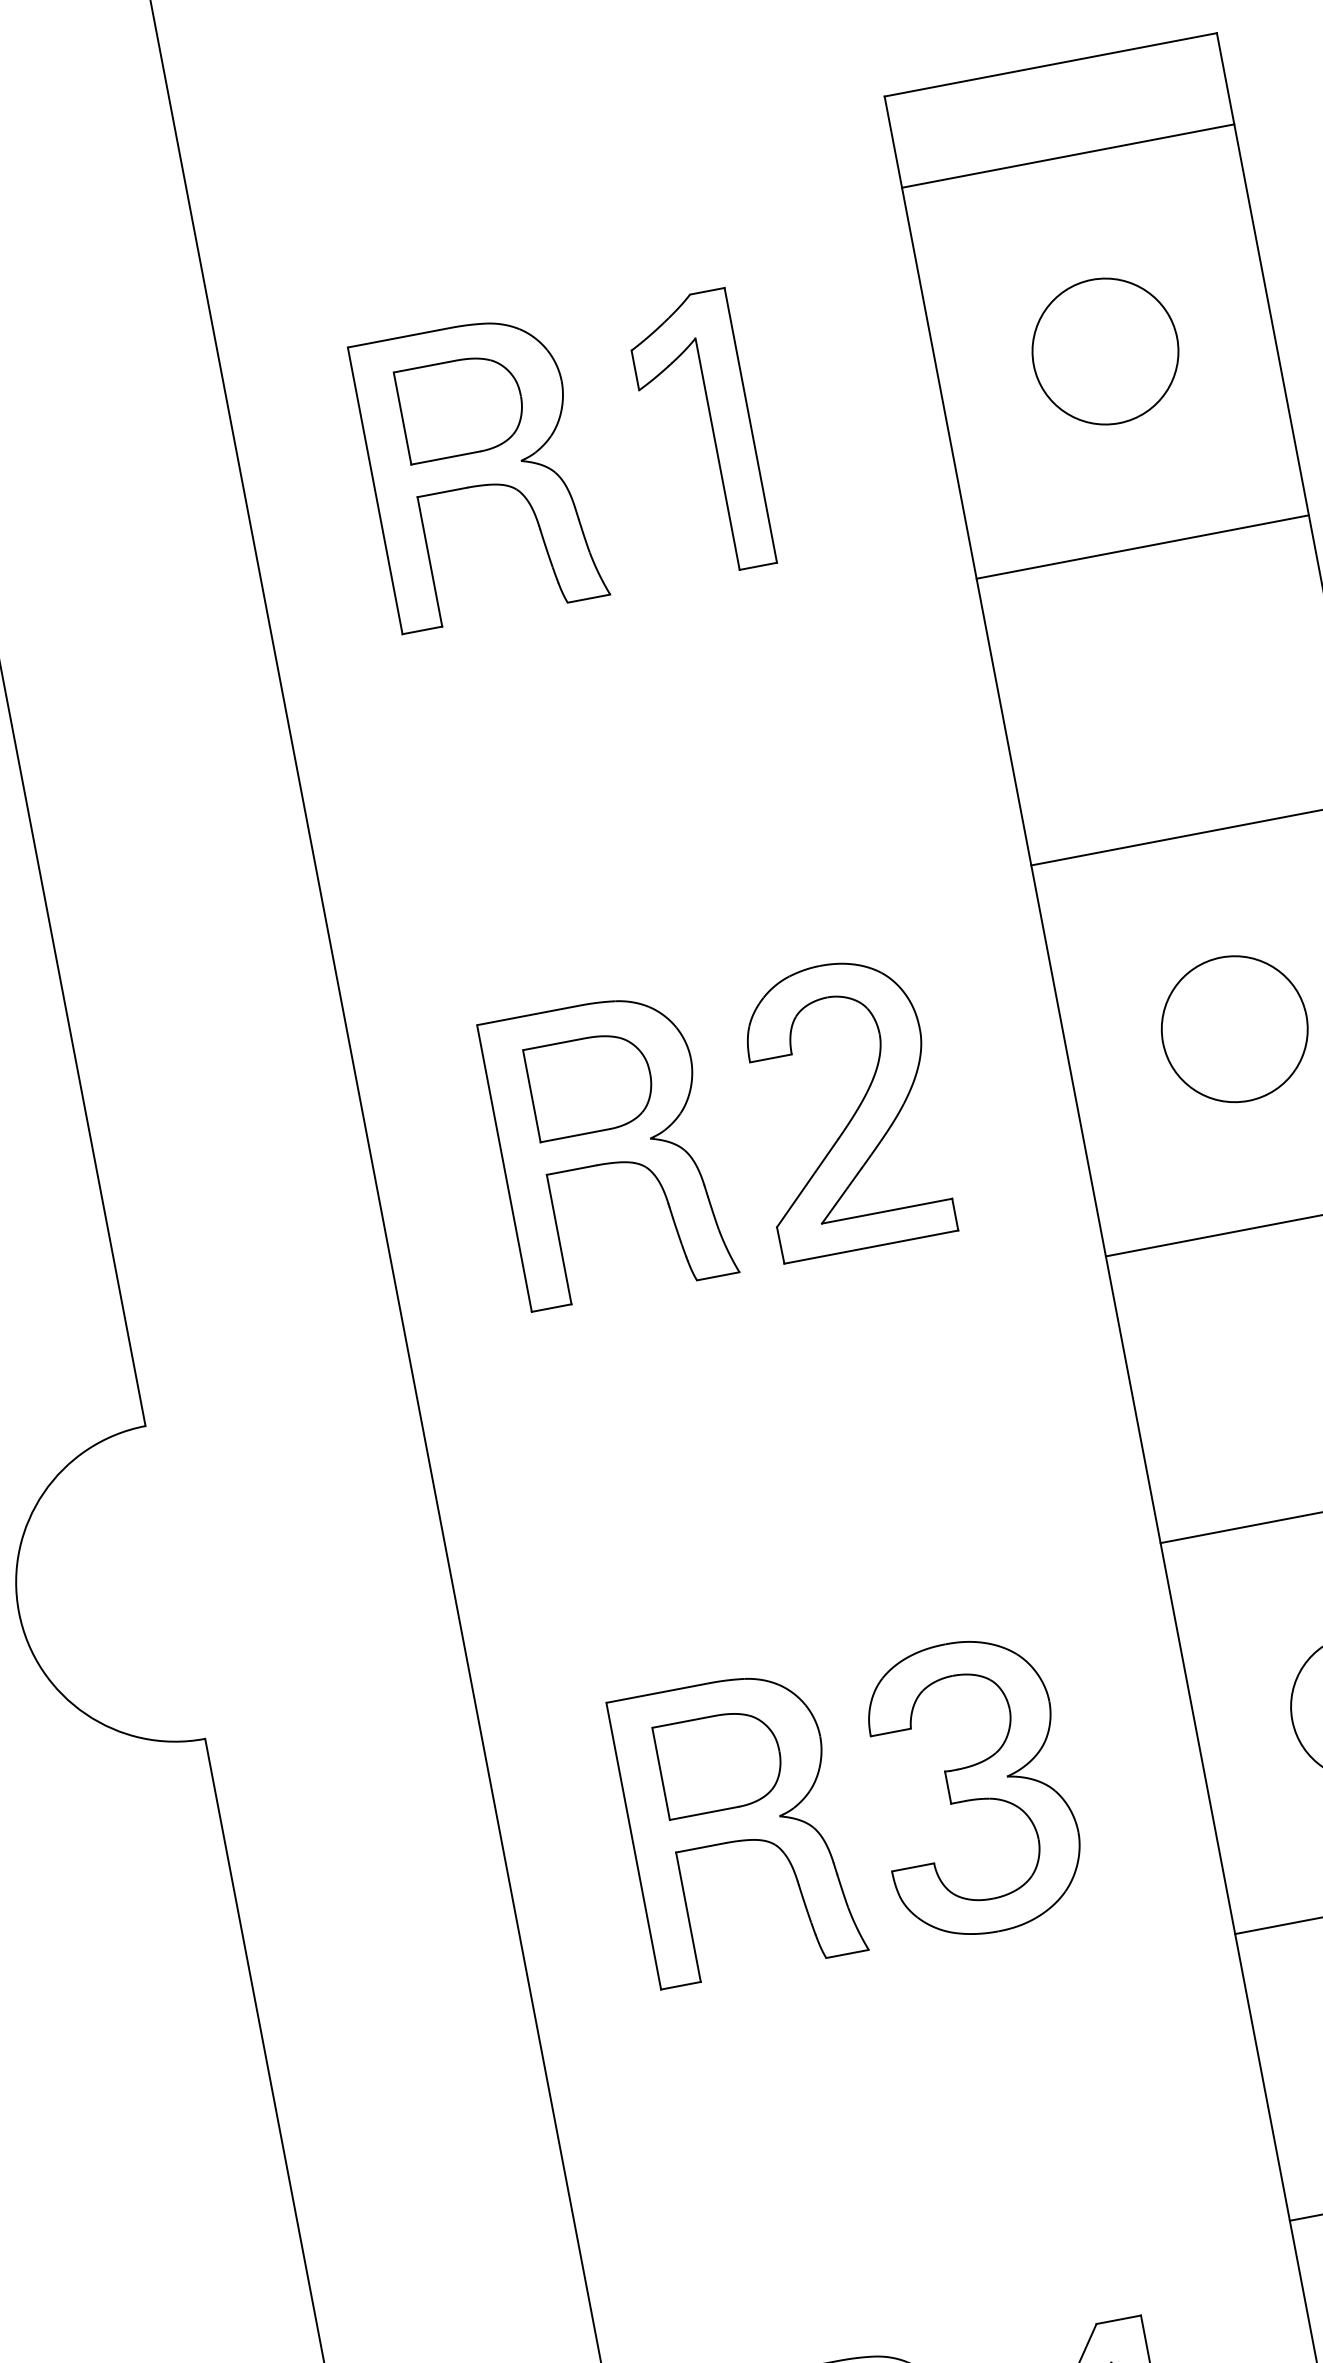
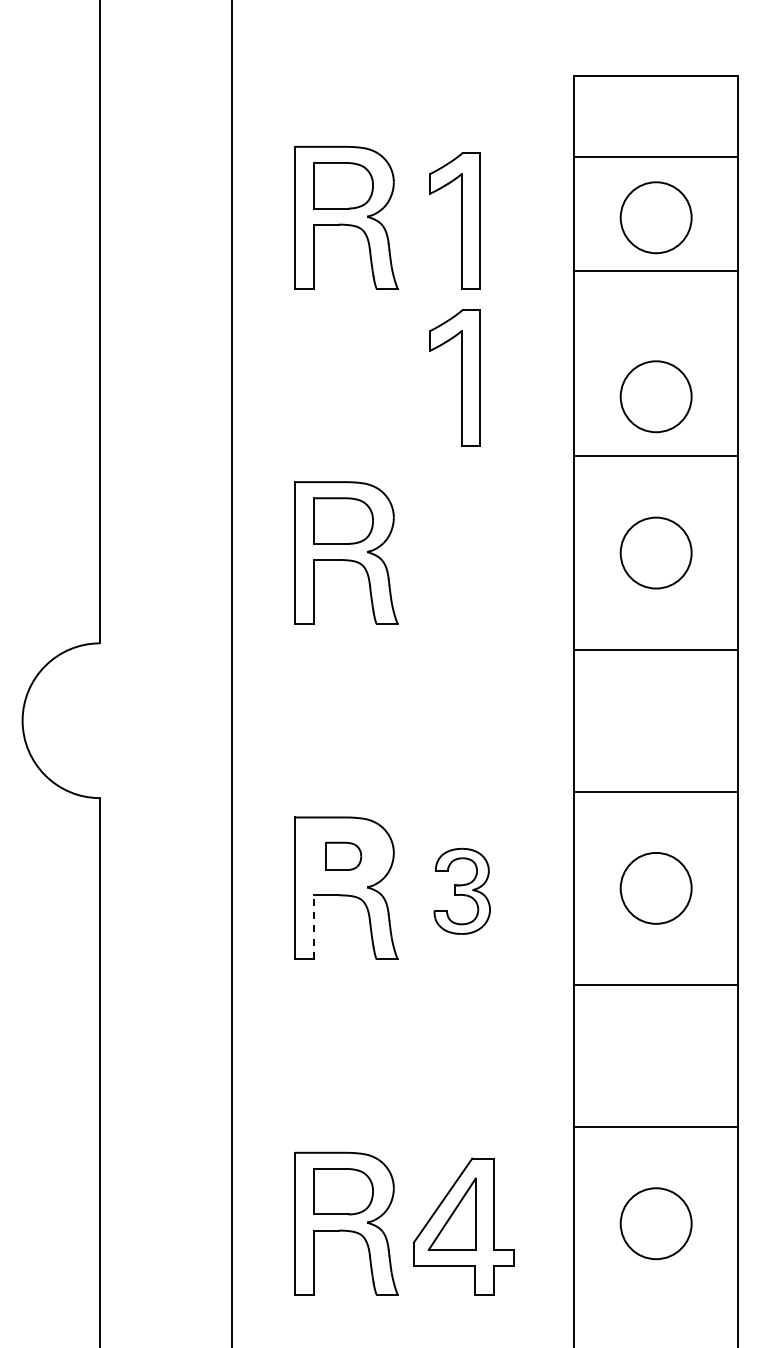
line: (1067, 157) -> (655, 157), moved
line: (1141, 547) -> (655, 271), moved
circle: (1173, 713) -> (655, 396), added
part: (773, 749) -> (461, 377), added
part: (843, 1106) -> (462, 554), removed
part: (719, 1762) -> (343, 856), size x0.6
part: (973, 1787) -> (462, 891), size x0.6
line: (688, 1915) -> (314, 926), solid -> dashed

